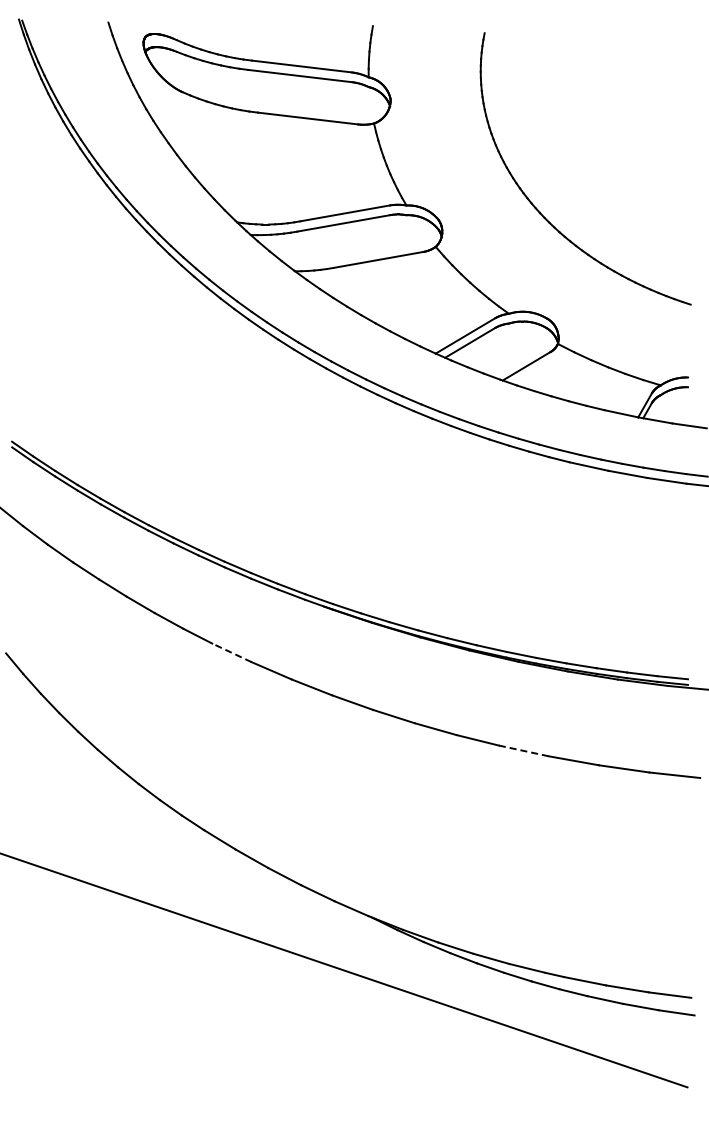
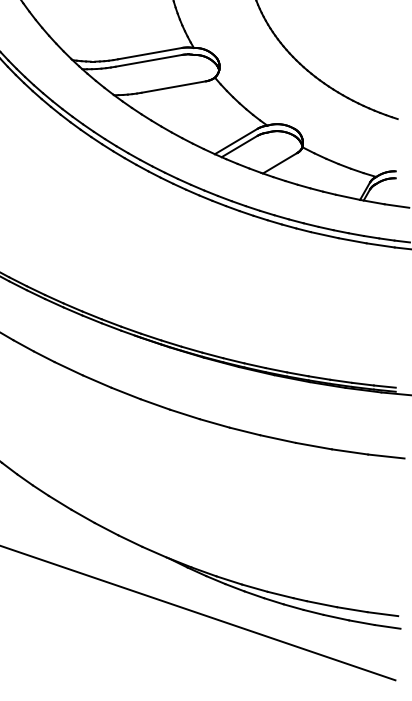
line: (231, 652) -> (68, 368), dashed -> solid
line: (523, 750) -> (277, 438), dashed -> solid

